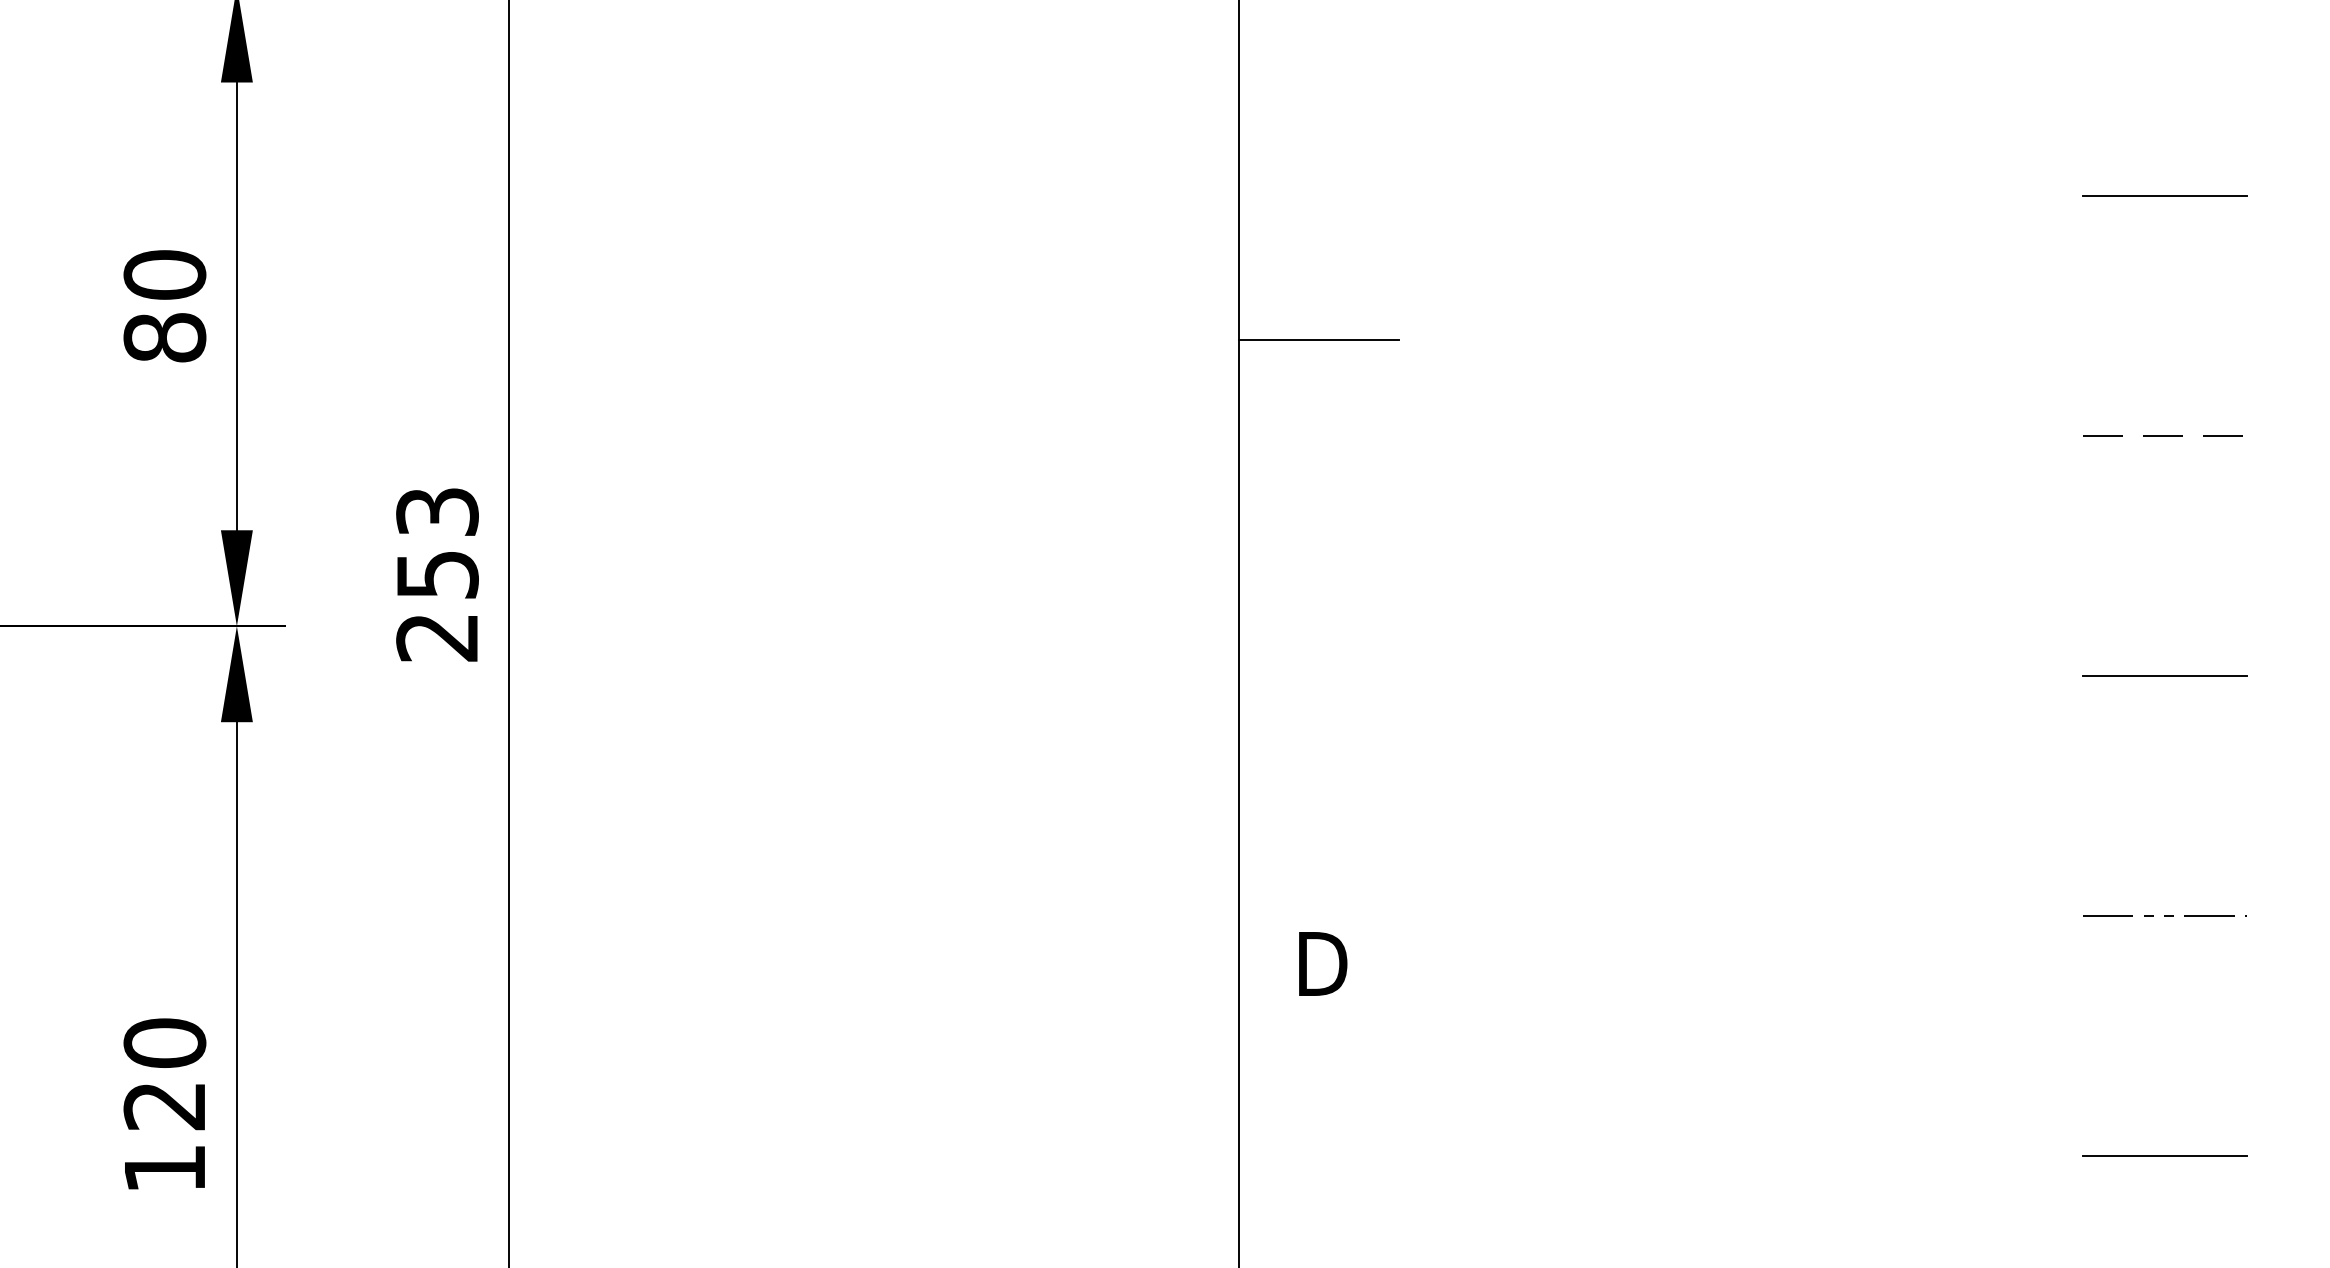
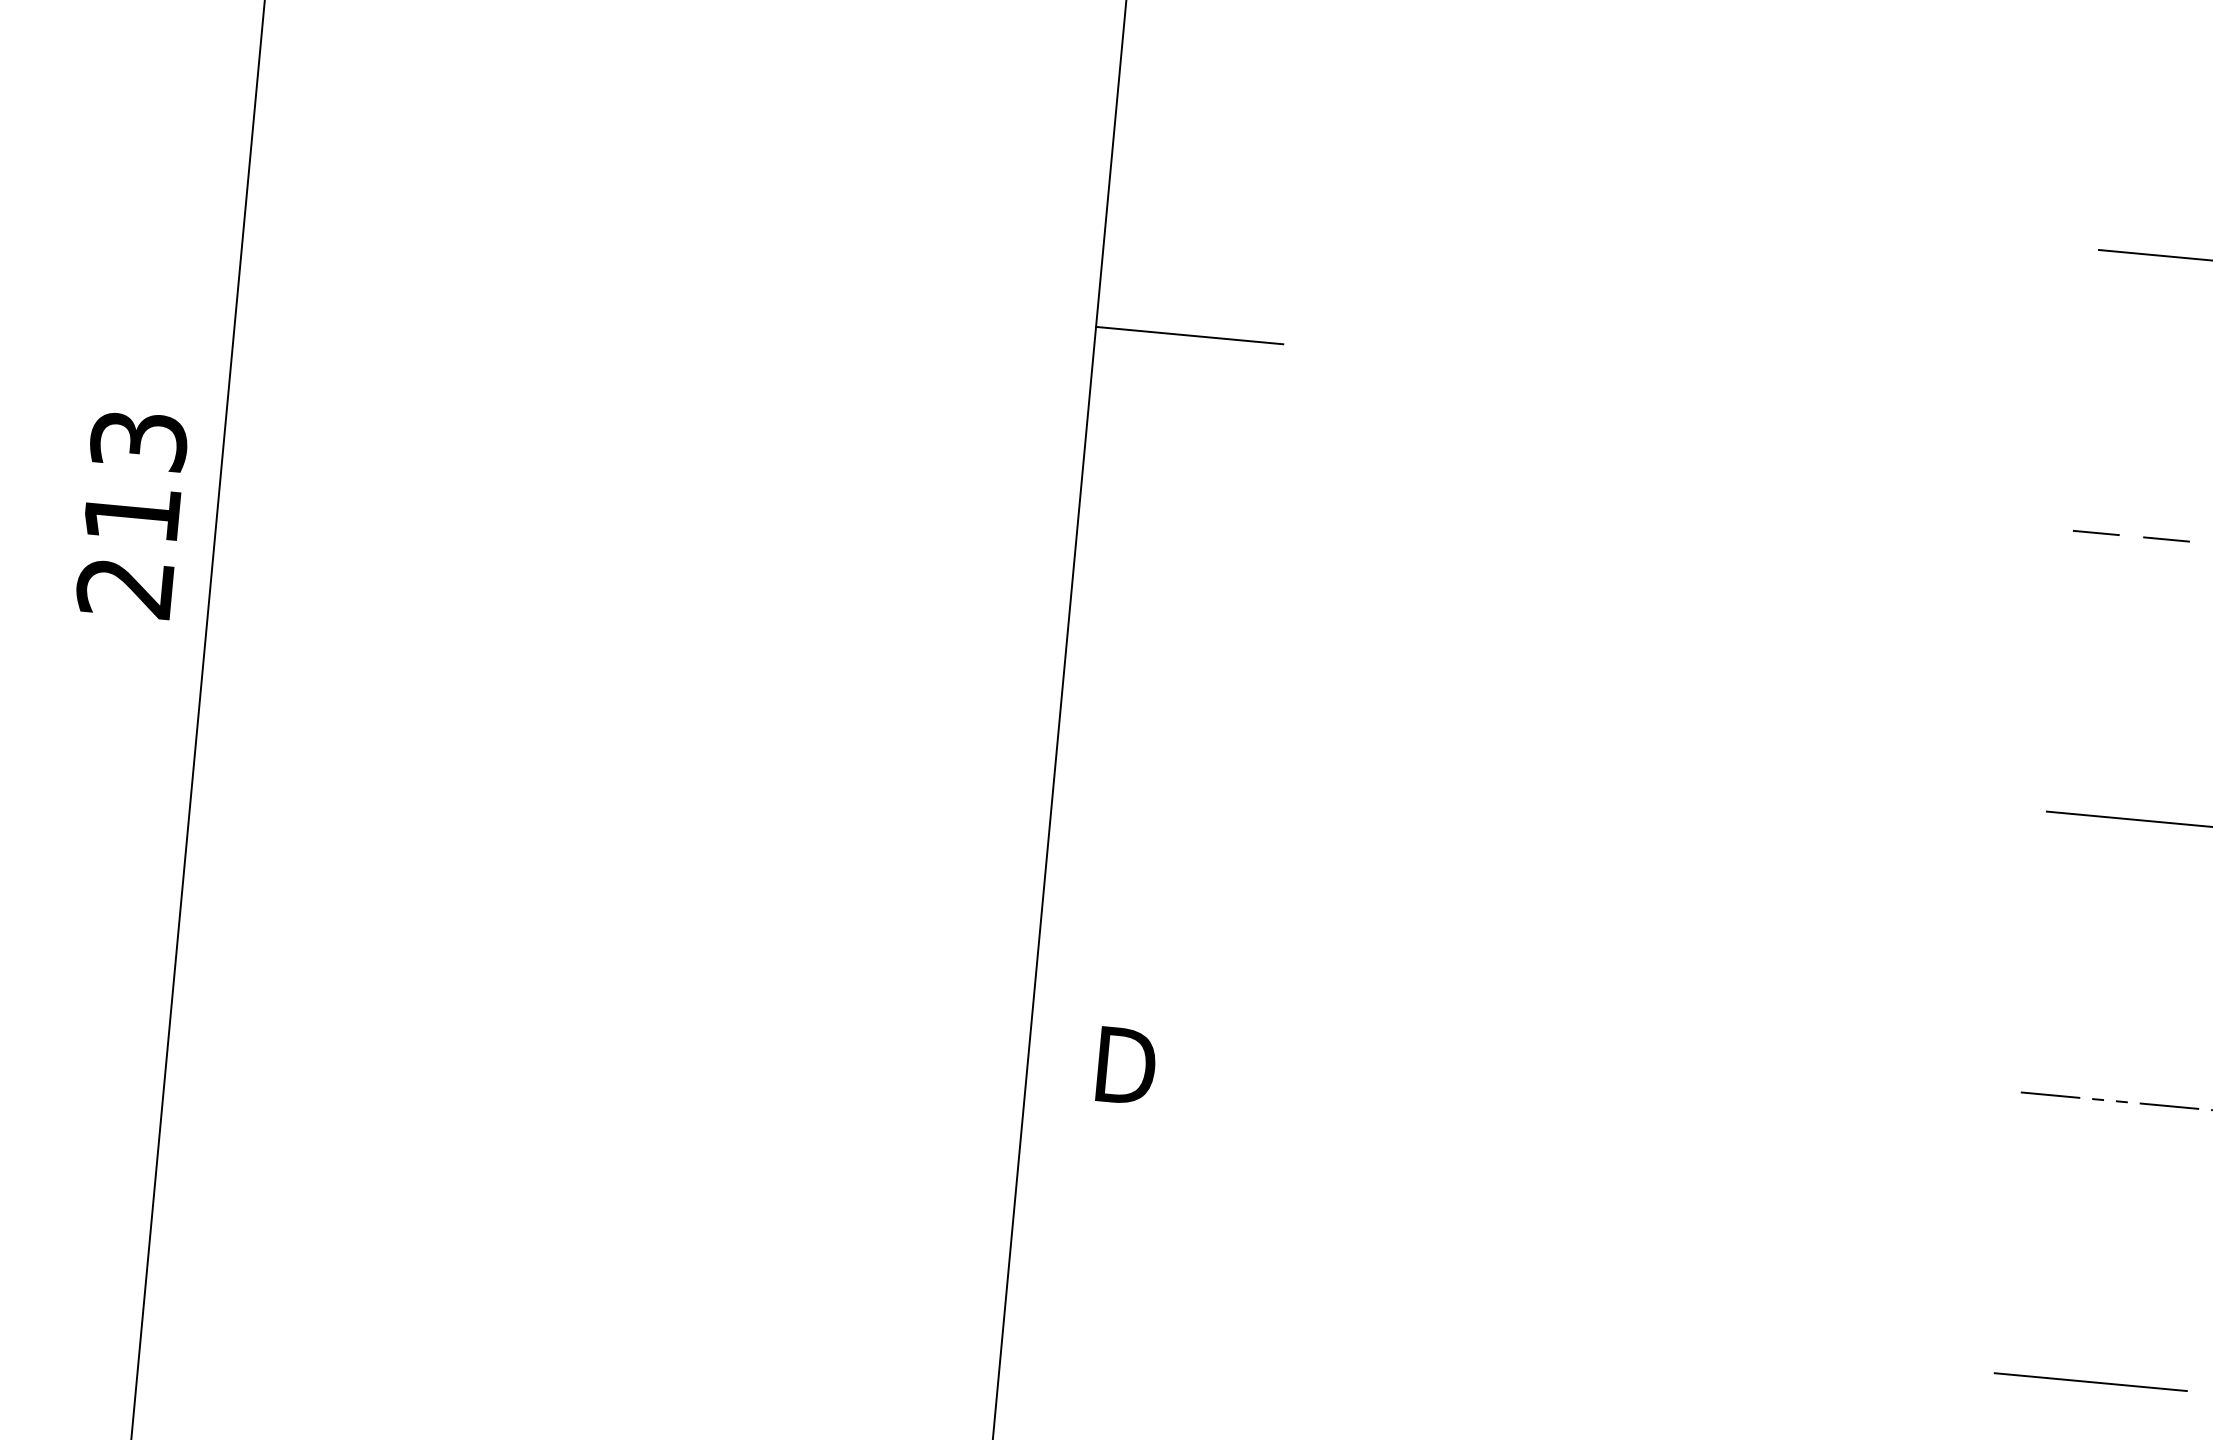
text: (437, 575) -> (132, 515), 253 -> 213

